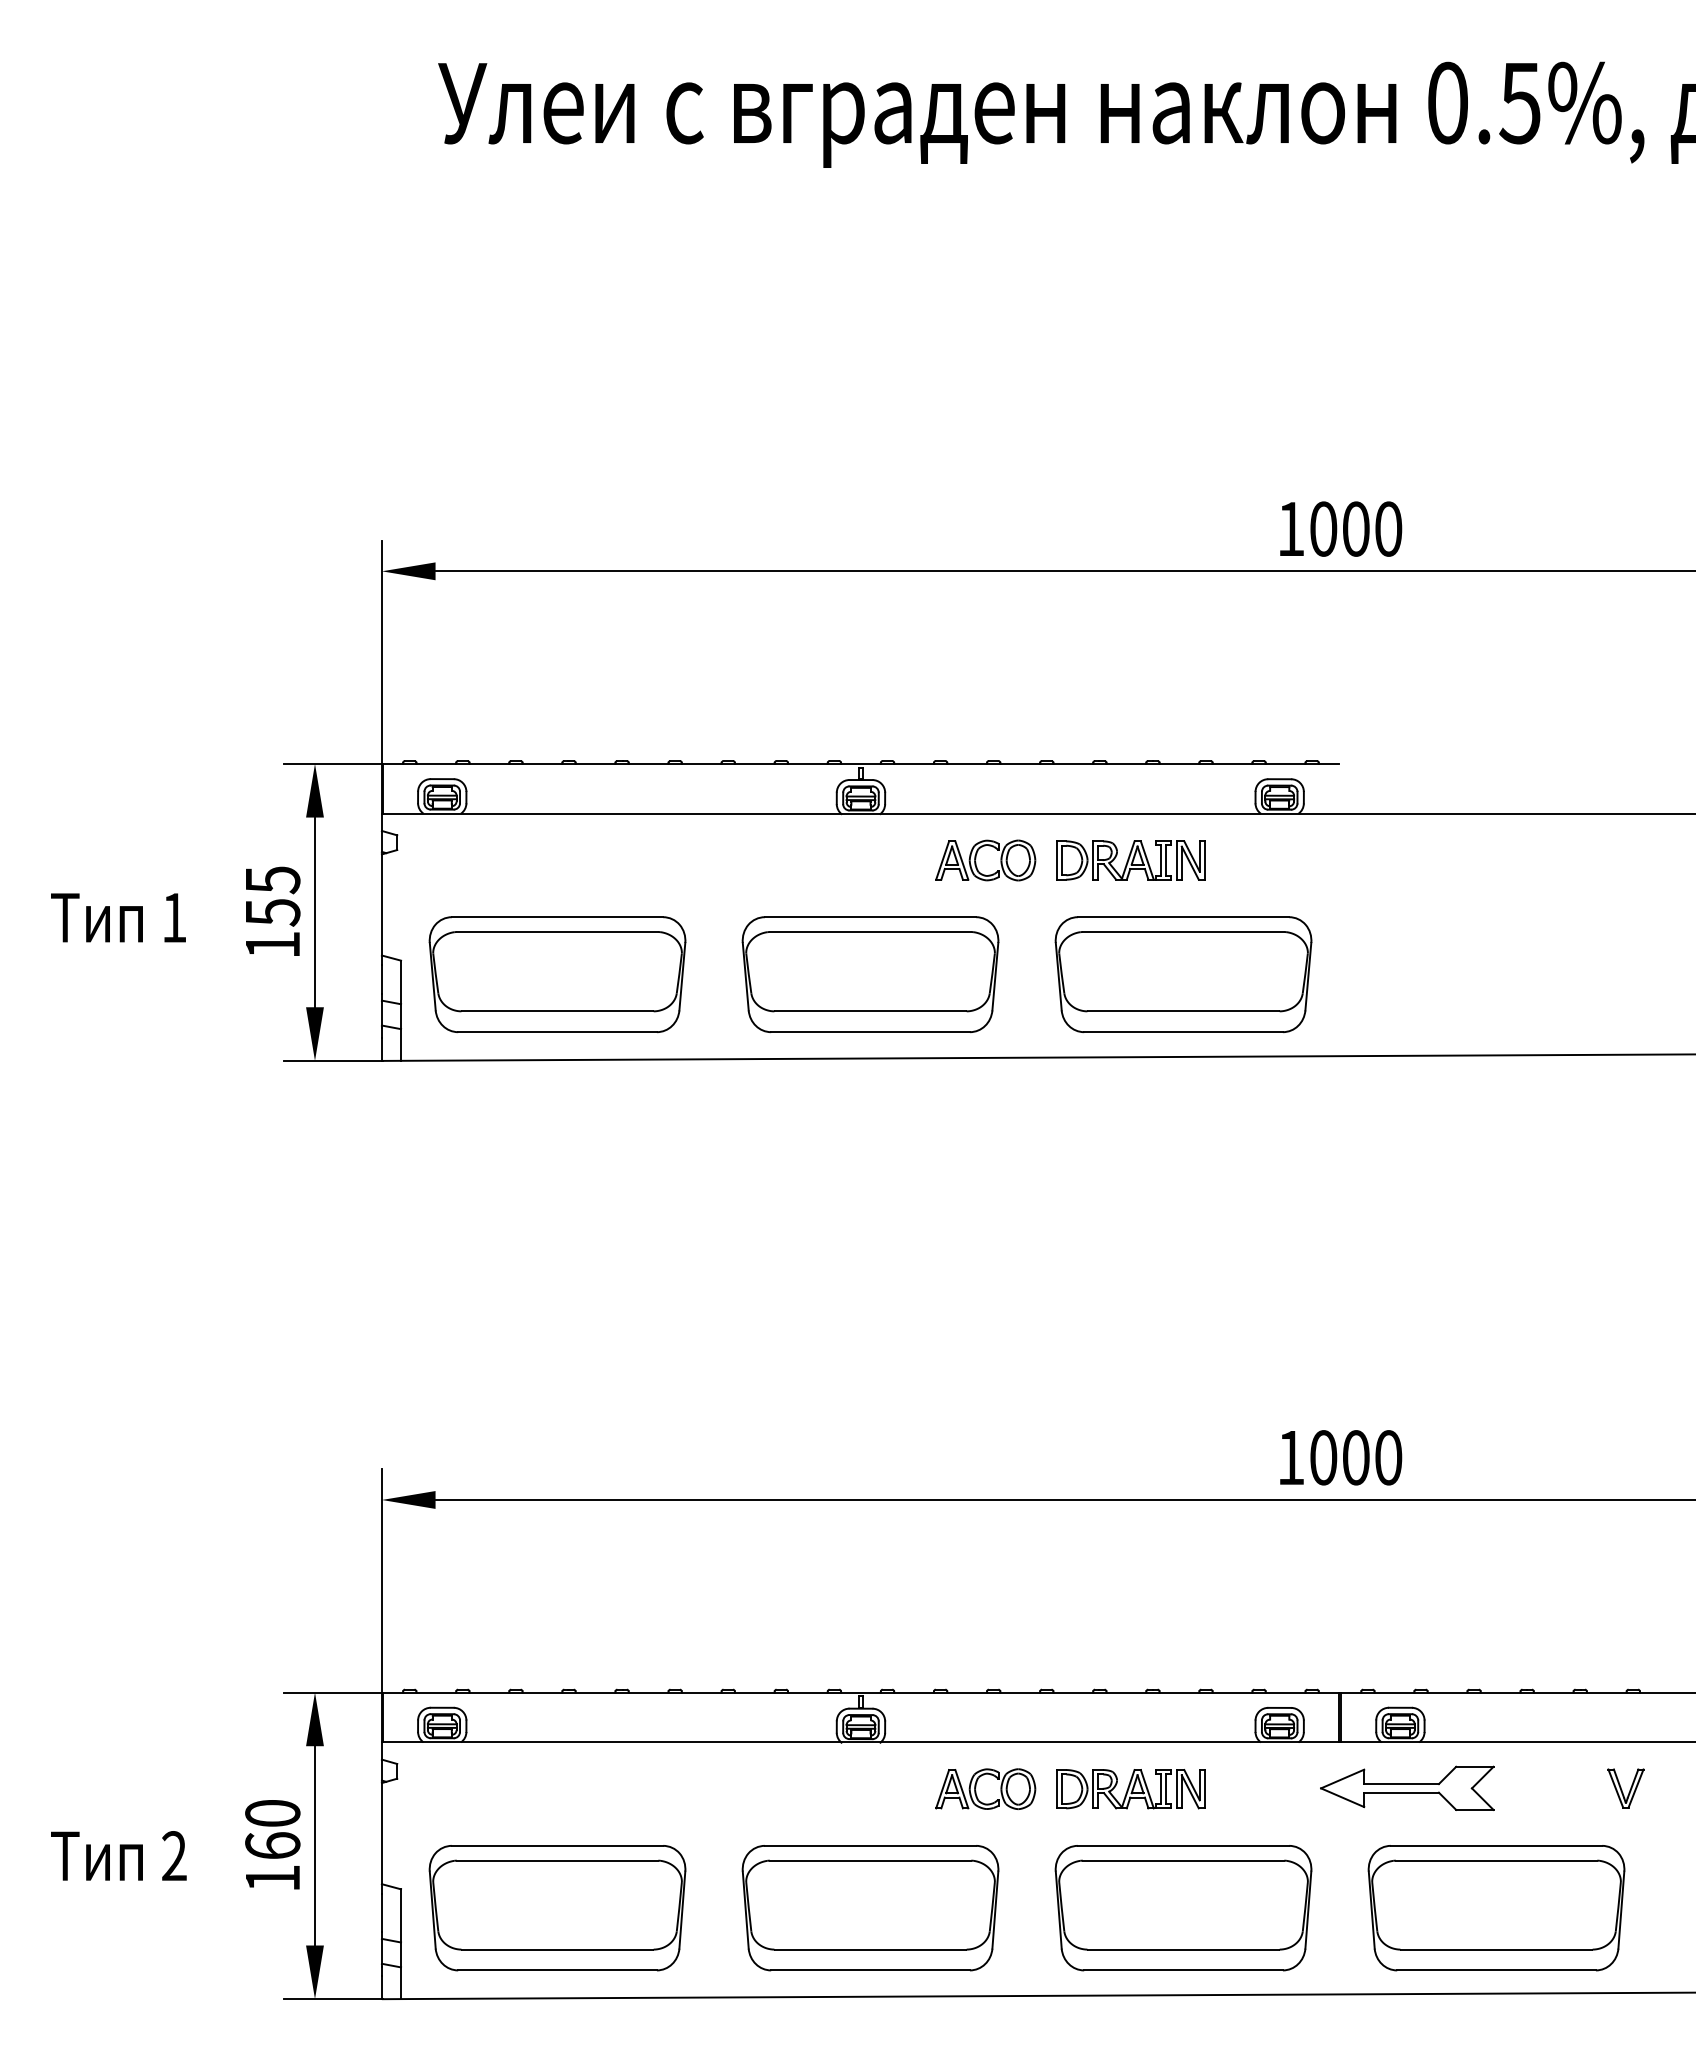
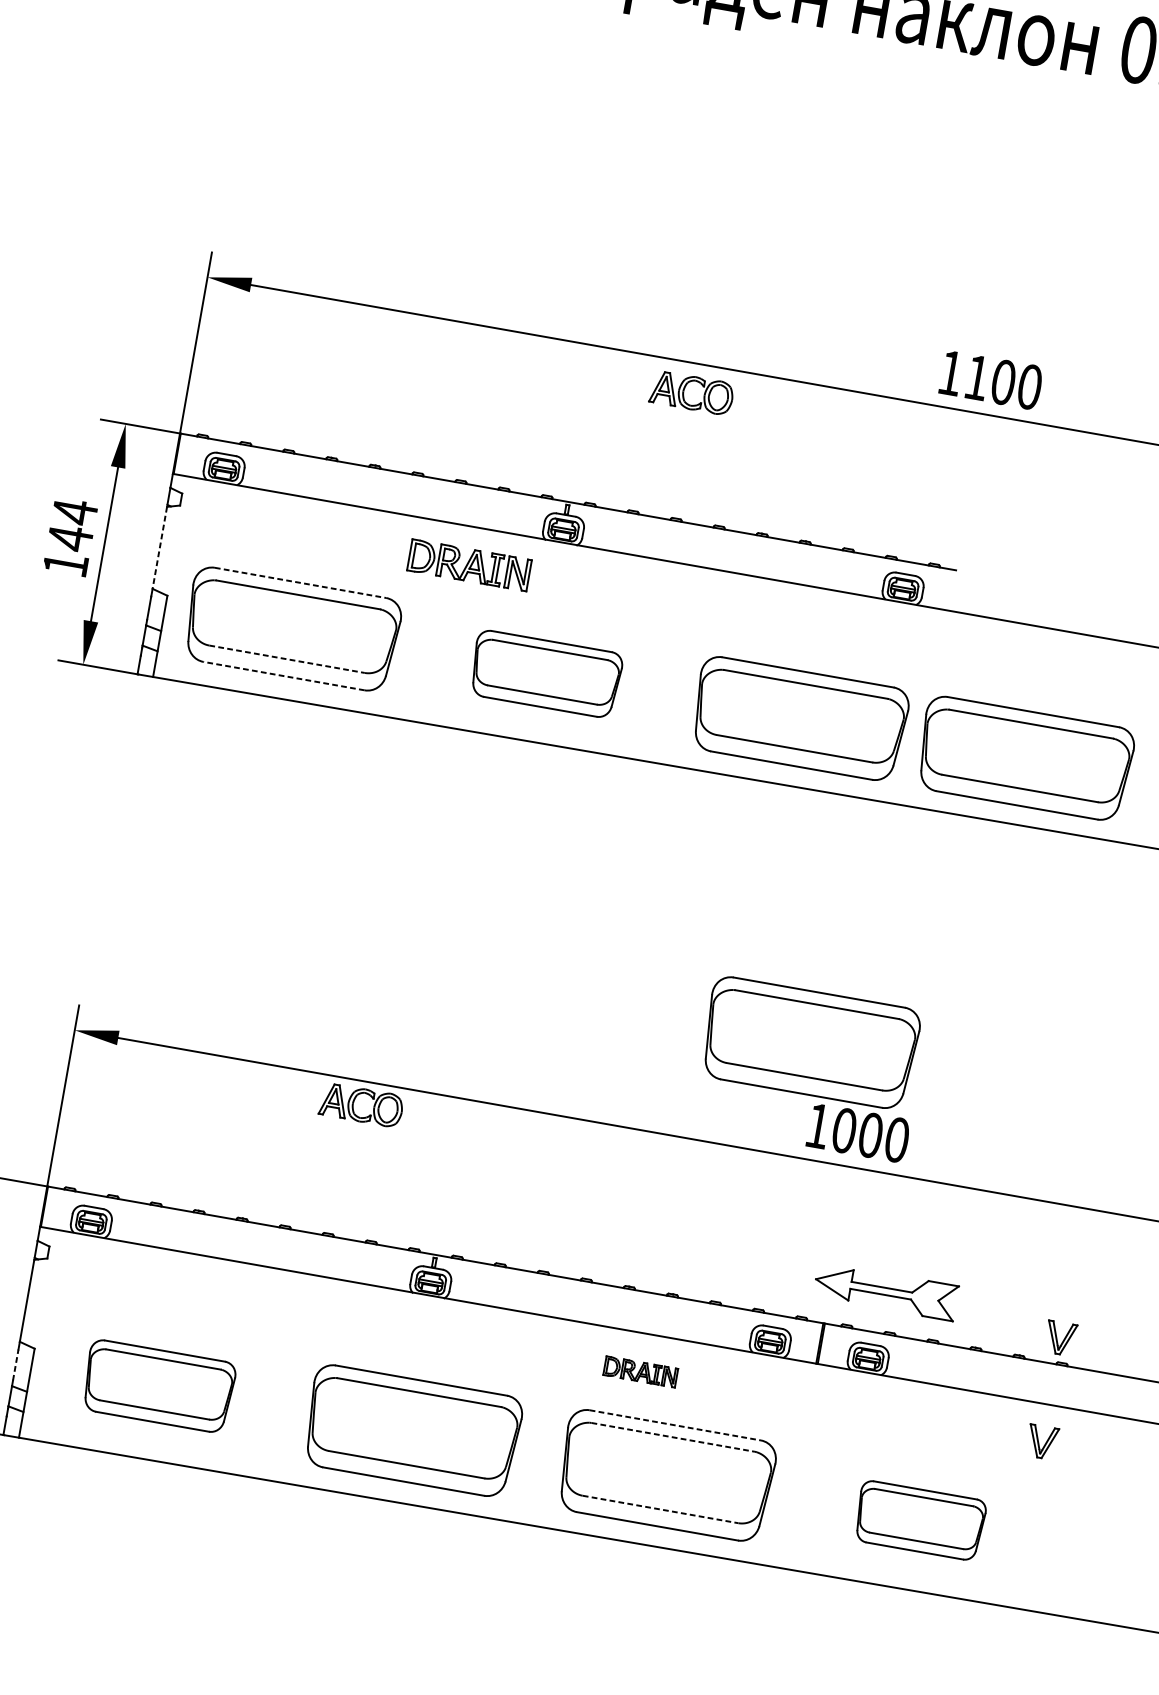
text: (1323, 528) -> (977, 377), 1000 -> 1100
part: (976, 858) -> (684, 390), moved
part: (1130, 860) -> (469, 565), moved
text: (273, 896) -> (73, 525), 155 -> 144
line: (381, 904) -> (159, 547), solid -> dashed
line: (557, 917) -> (300, 583), solid -> dashed
part: (870, 974) -> (546, 674), size x0.7
part: (1461, 974) -> (1025, 758), added
line: (557, 1011) -> (287, 659), solid -> dashed
line: (557, 1032) -> (284, 676), solid -> dashed
part: (1264, 1360) -> (810, 1043), added
part: (1625, 1660) -> (1060, 1338), added
part: (976, 1787) -> (354, 1102), moved
part: (1407, 1787) -> (886, 1290), moved
part: (1130, 1789) -> (640, 1372), size x0.6
line: (1183, 1845) -> (675, 1425), solid -> dashed
line: (1183, 1860) -> (673, 1437), solid -> dashed
part: (557, 1908) -> (158, 1386), size x0.7
part: (1496, 1908) -> (920, 1520), size x0.6
line: (381, 1912) -> (15, 1364), solid -> dashed
line: (1183, 1949) -> (660, 1509), solid -> dashed

